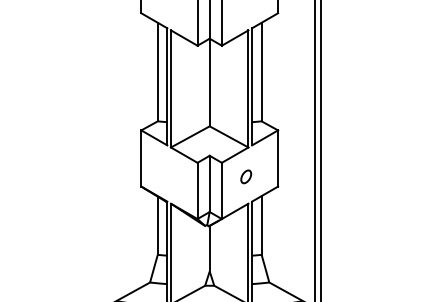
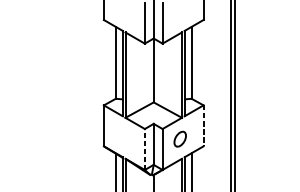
line: (278, 159) -> (203, 126), solid -> dashed
part: (246, 176) -> (180, 138), size x1.6
line: (197, 190) -> (144, 149), solid -> dashed

